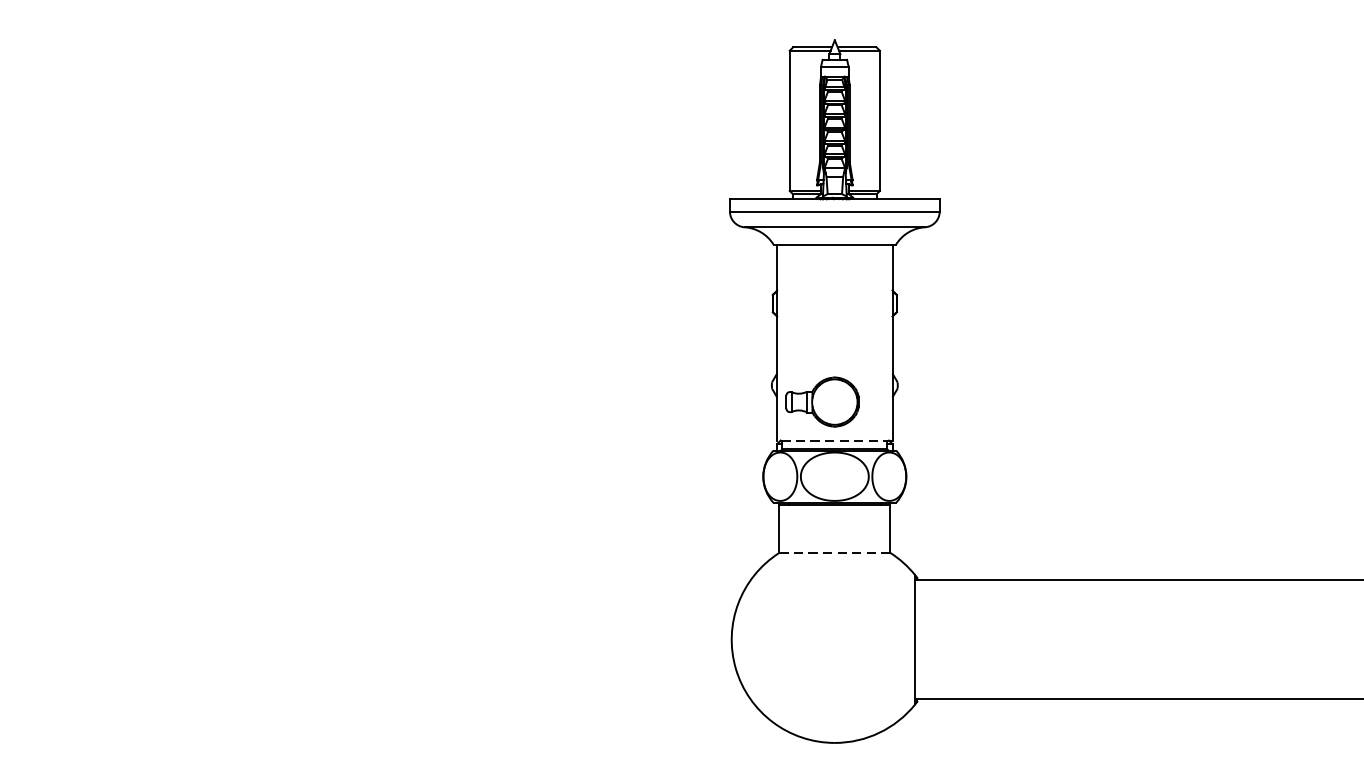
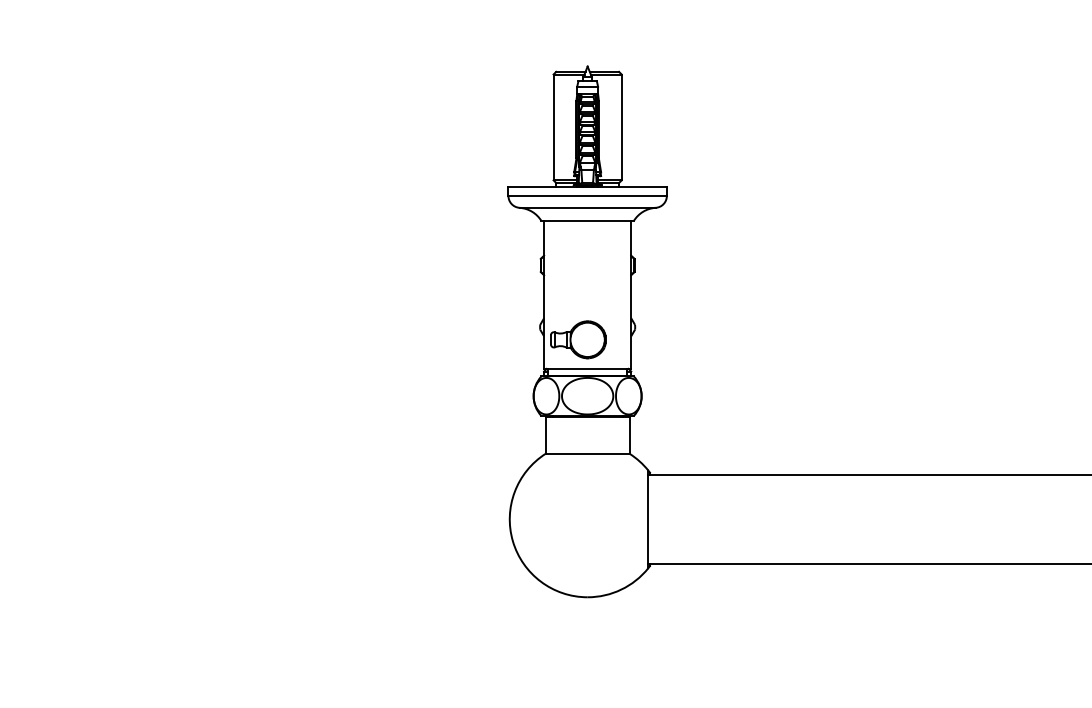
line: (834, 440) -> (587, 368), dashed -> solid
line: (834, 552) -> (587, 453), dashed -> solid

